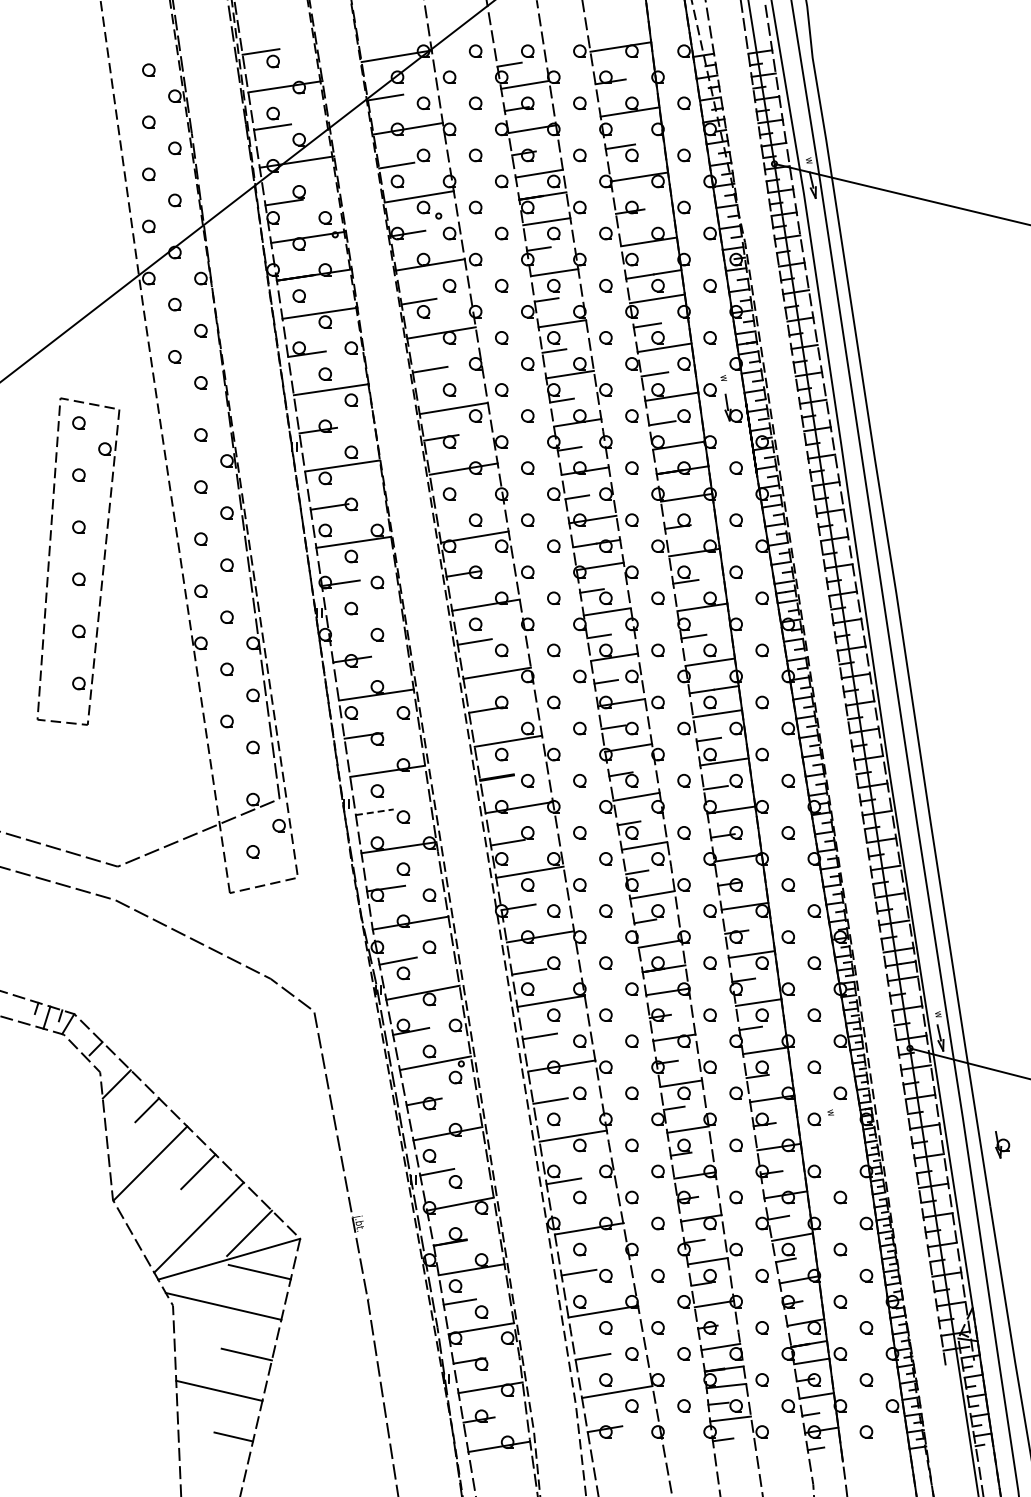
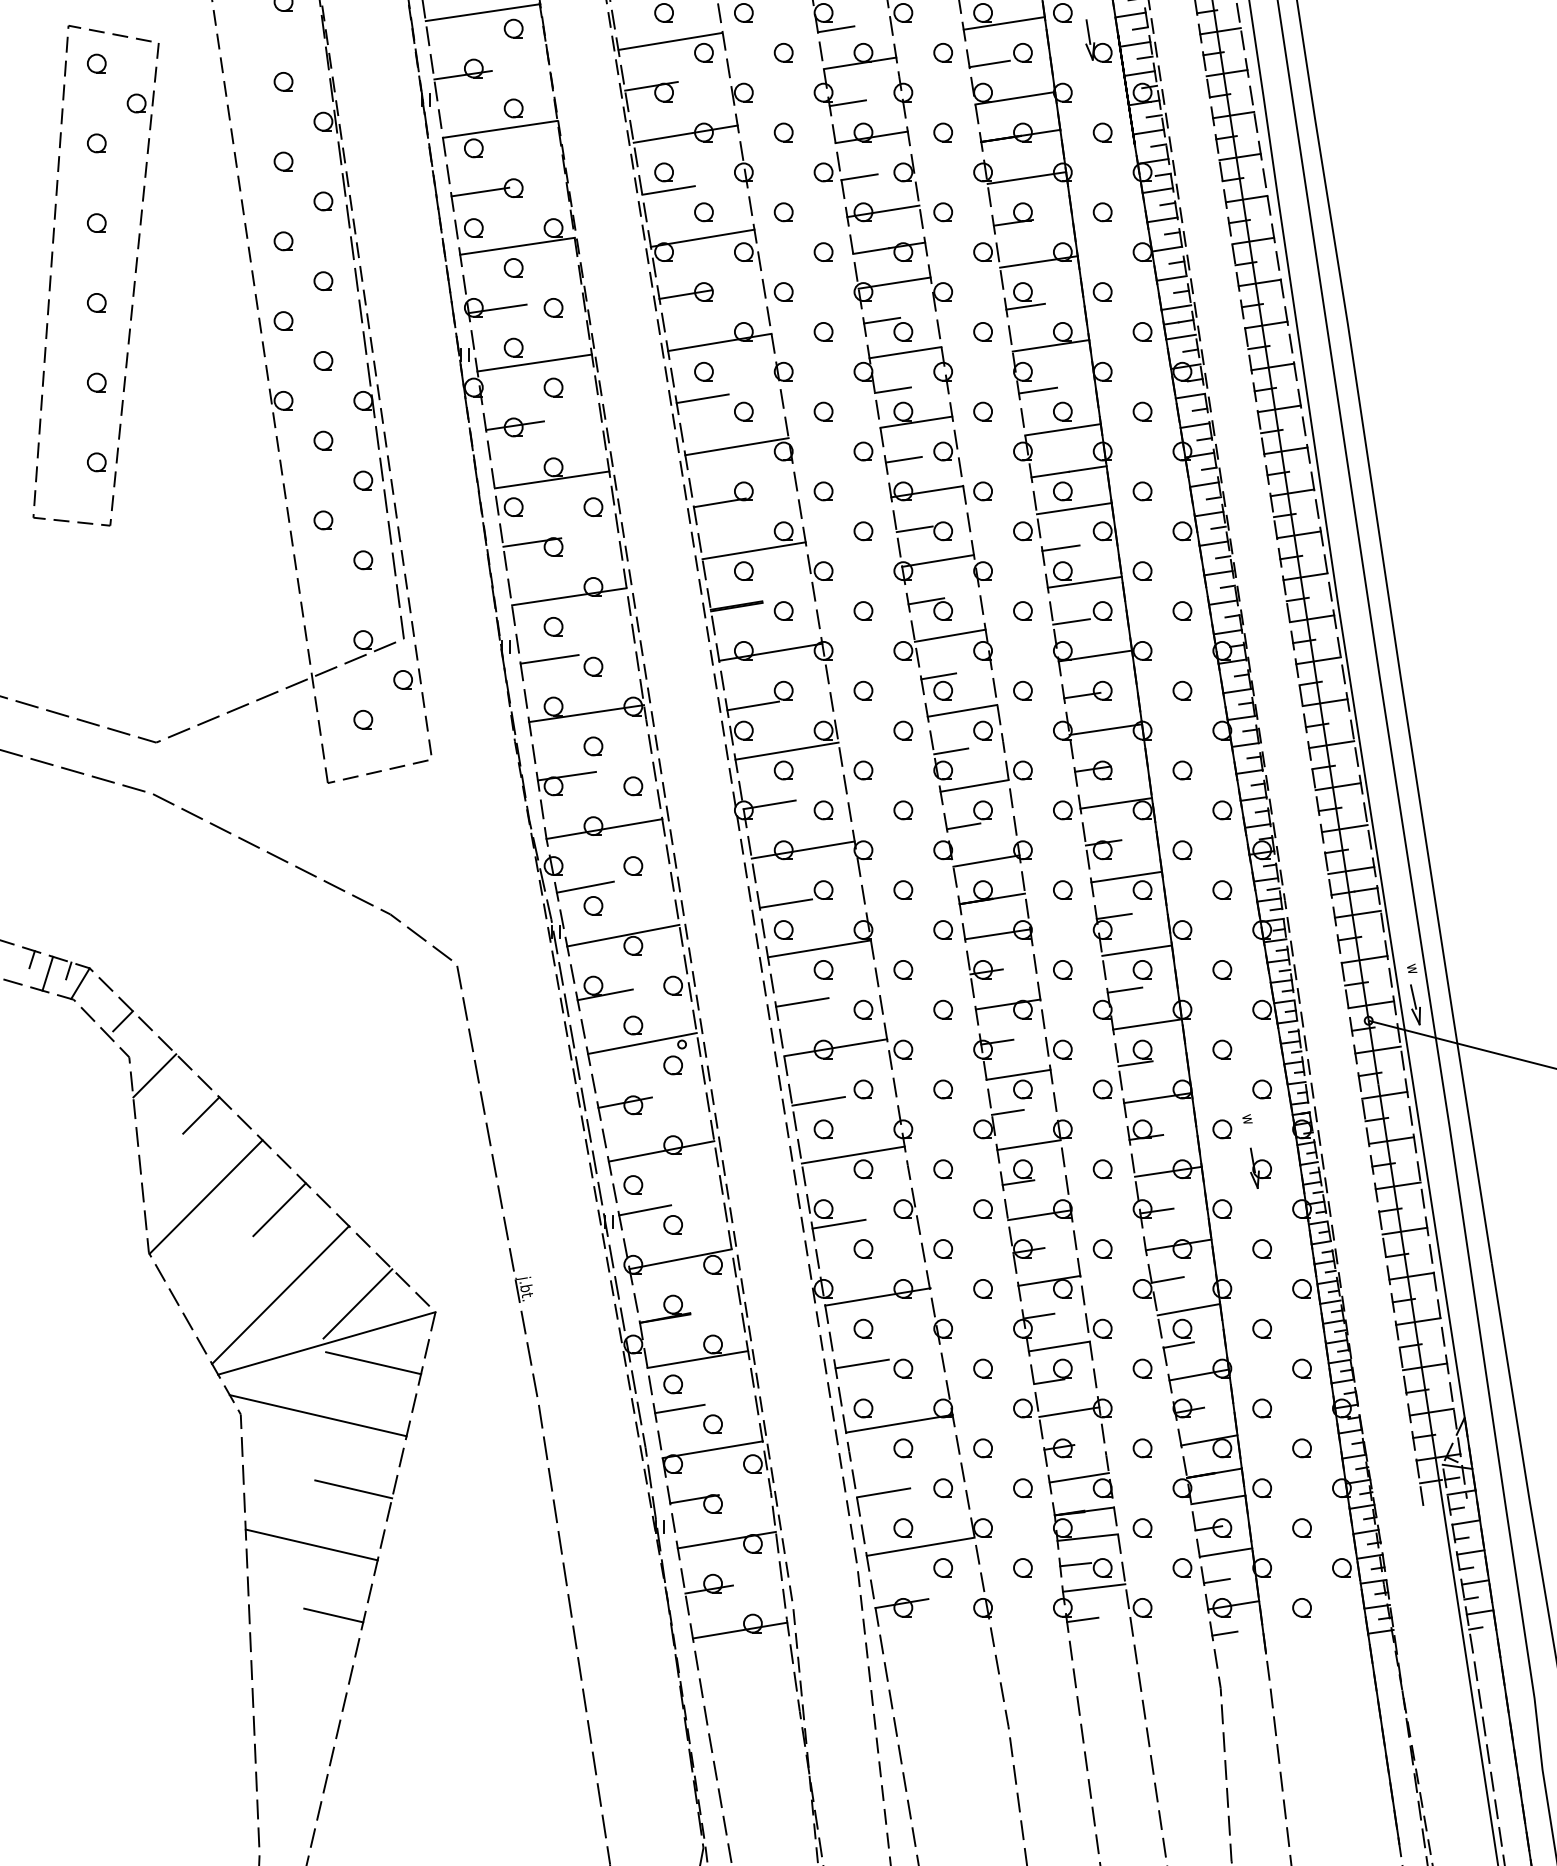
line: (452, 505) -> (668, 189), added
line: (364, 618) -> (533, 362), added
line: (375, 812) -> (550, 659), dashed -> solid
part: (1002, 1144) -> (1260, 1167), moved

